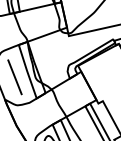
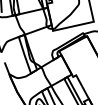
line: (13, 76) -> (15, 58), removed

